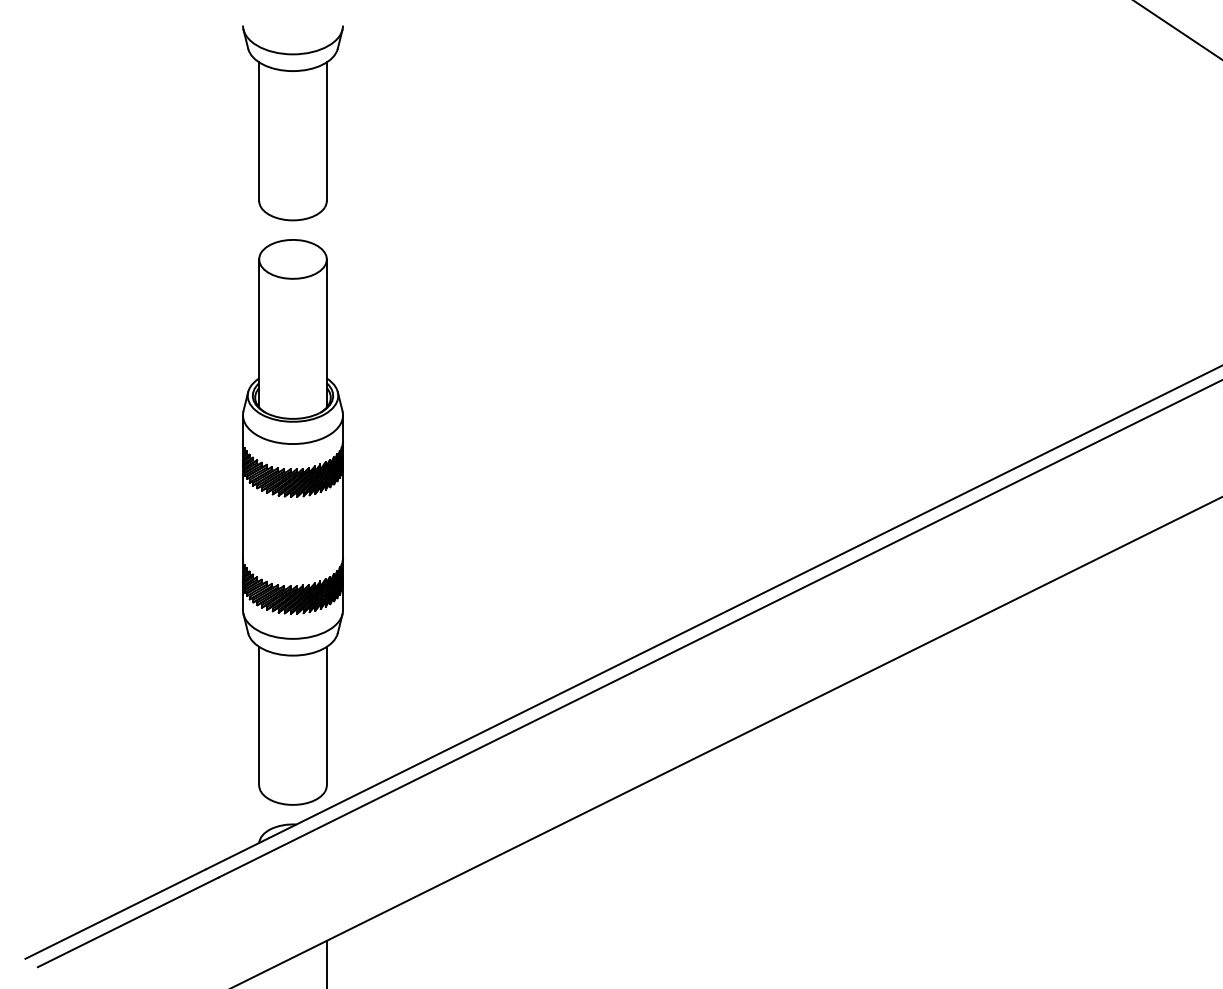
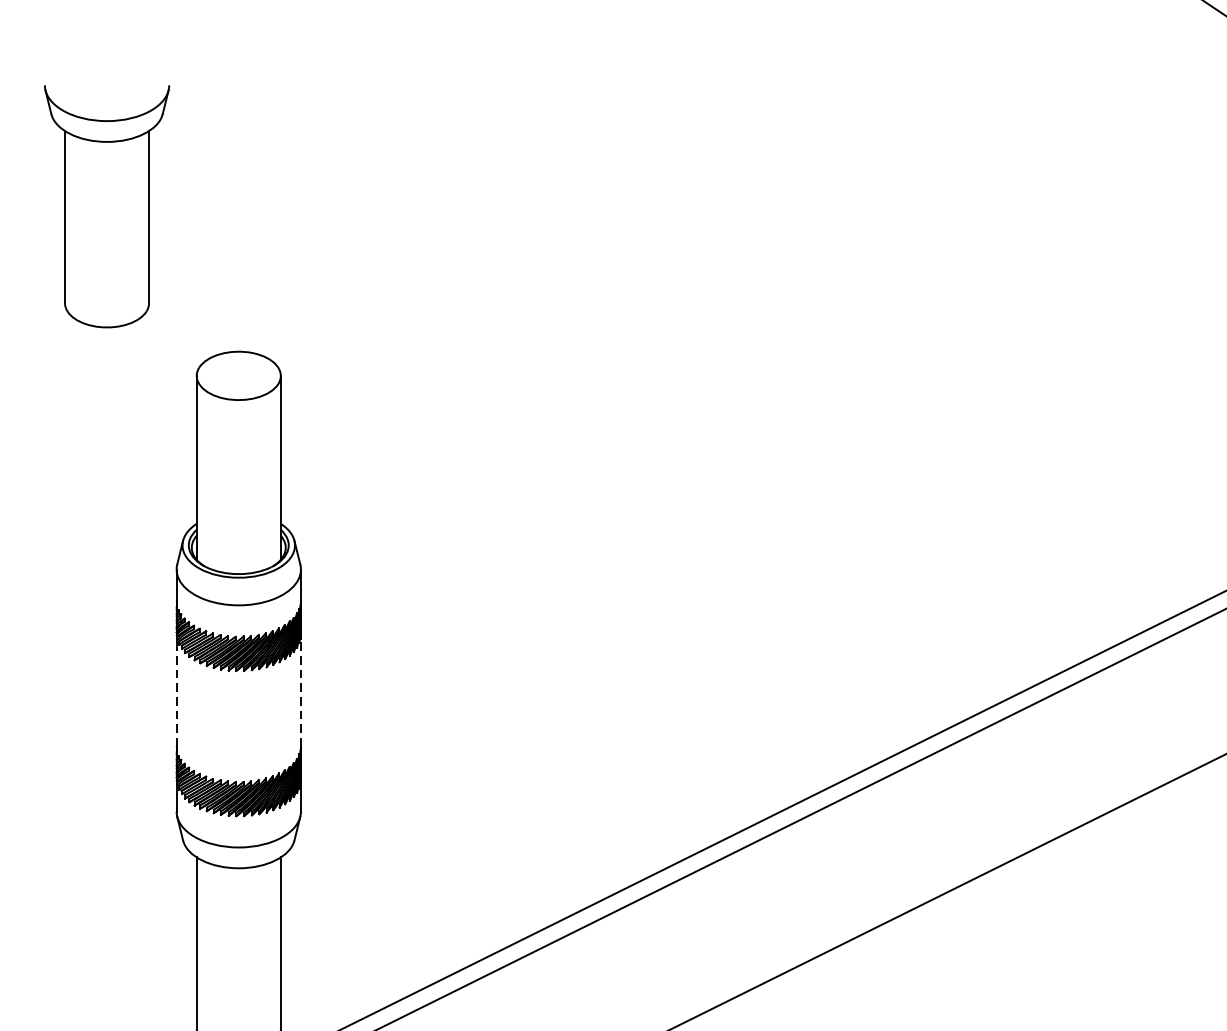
part: (292, 123) -> (106, 207), moved
line: (242, 510) -> (176, 687), solid -> dashed
line: (343, 510) -> (301, 687), solid -> dashed

